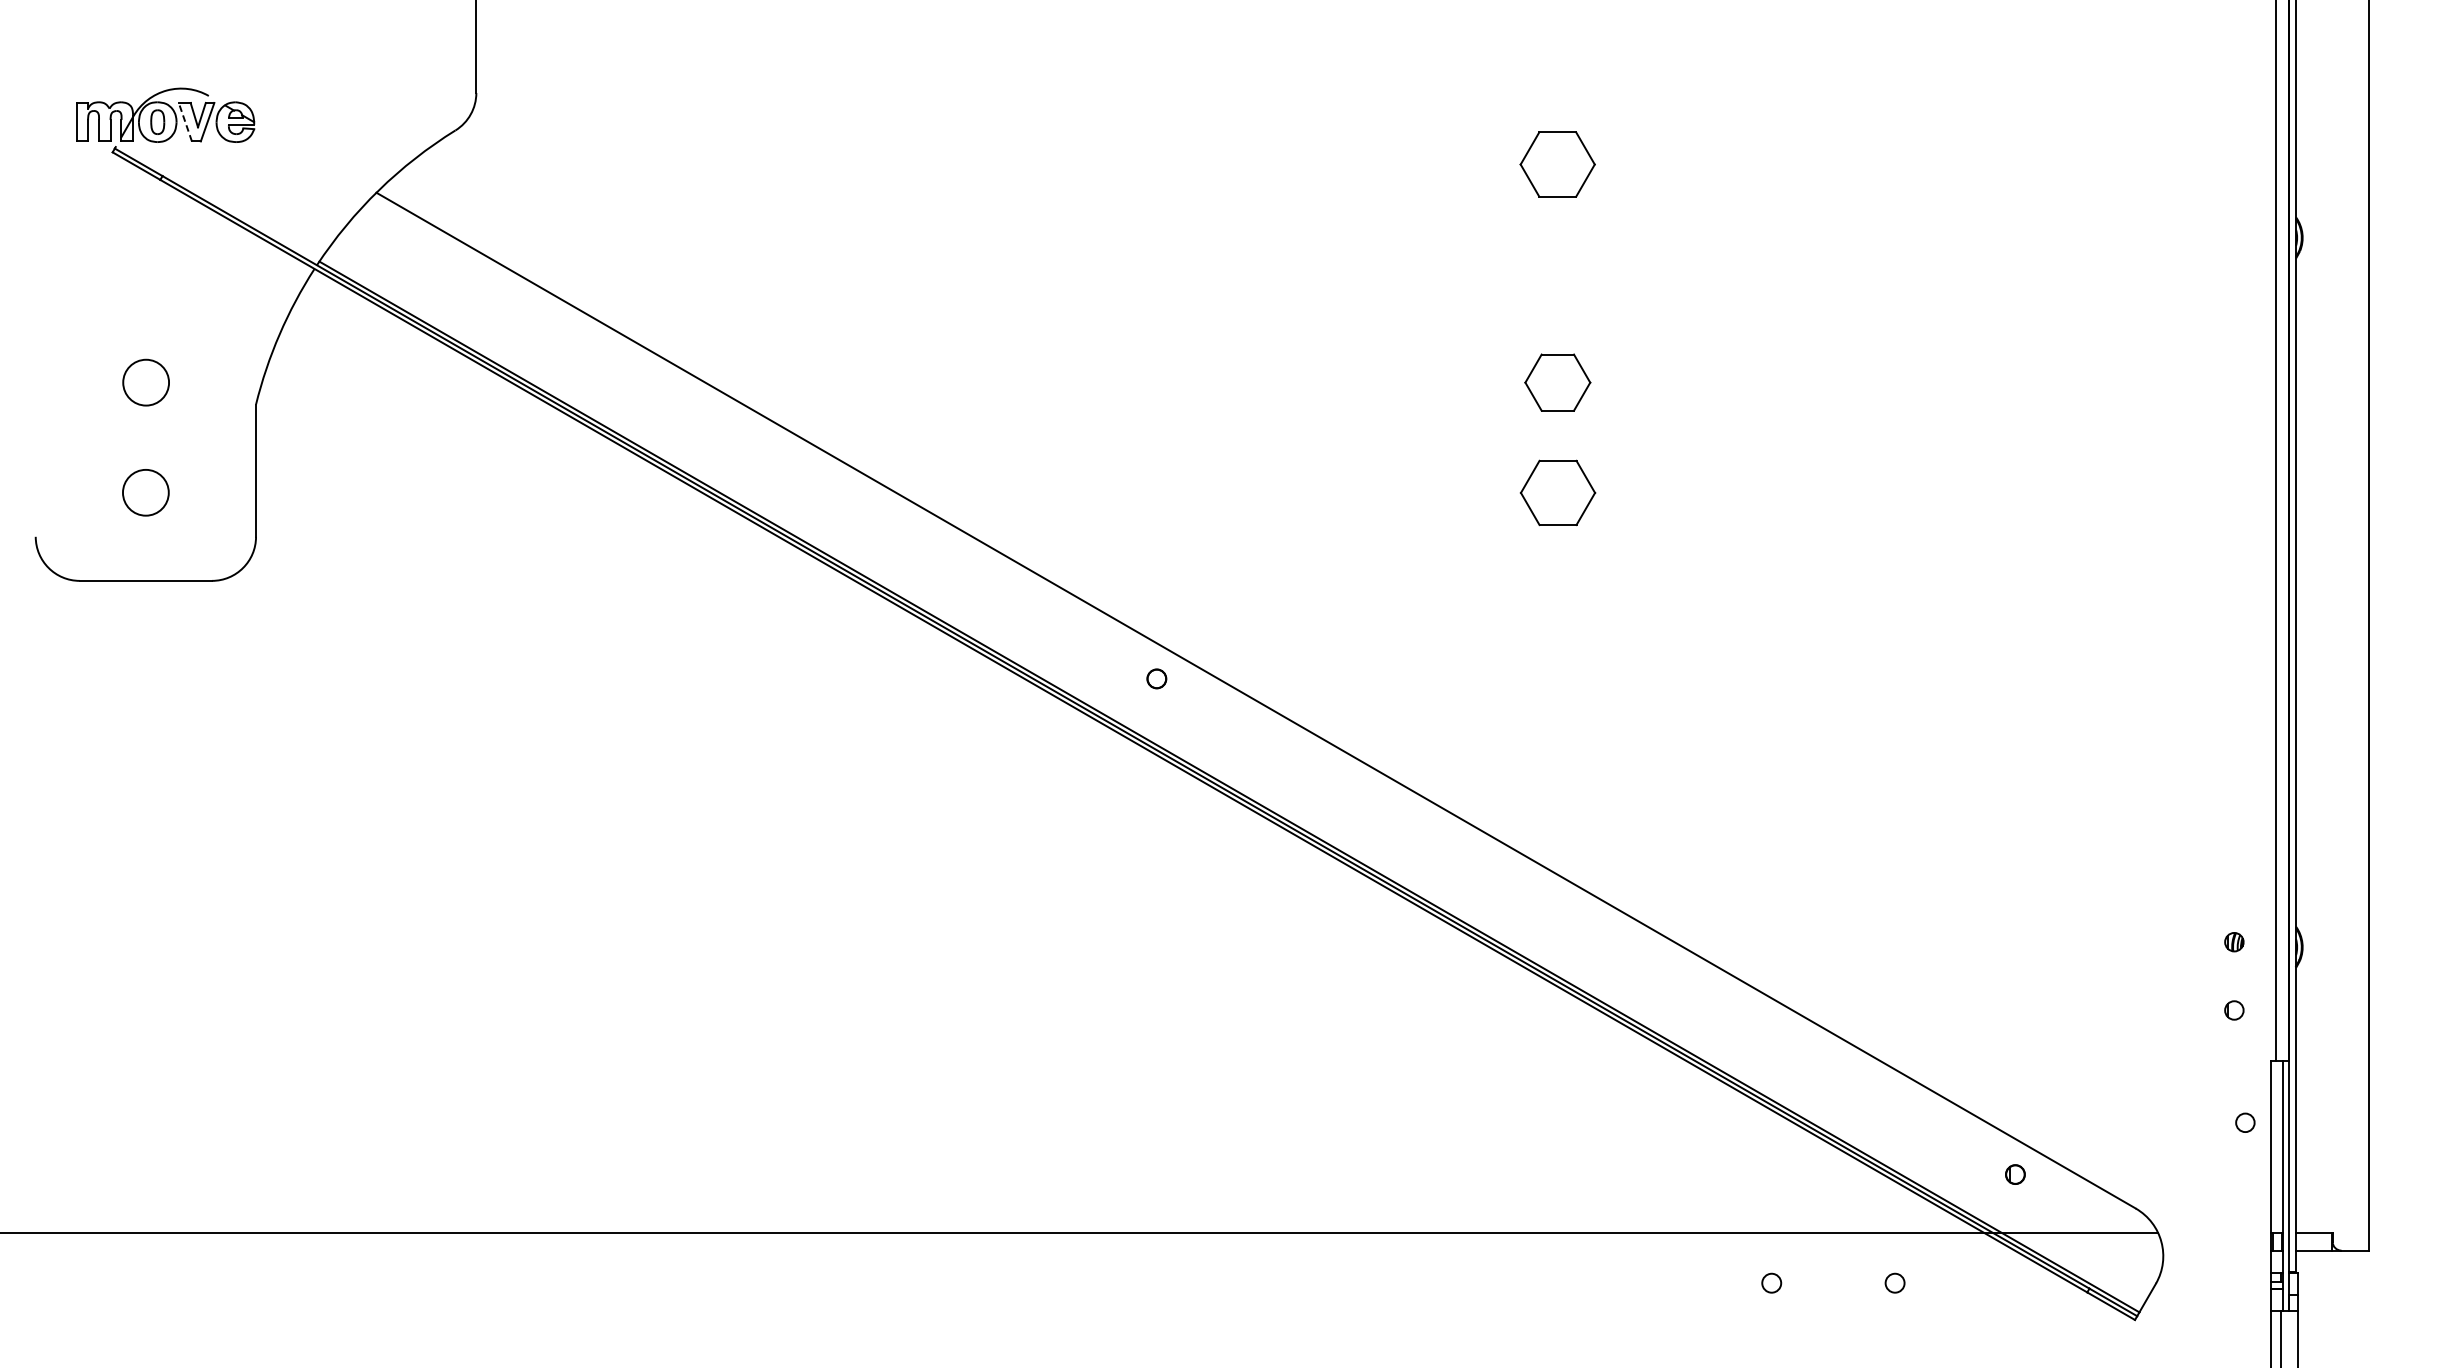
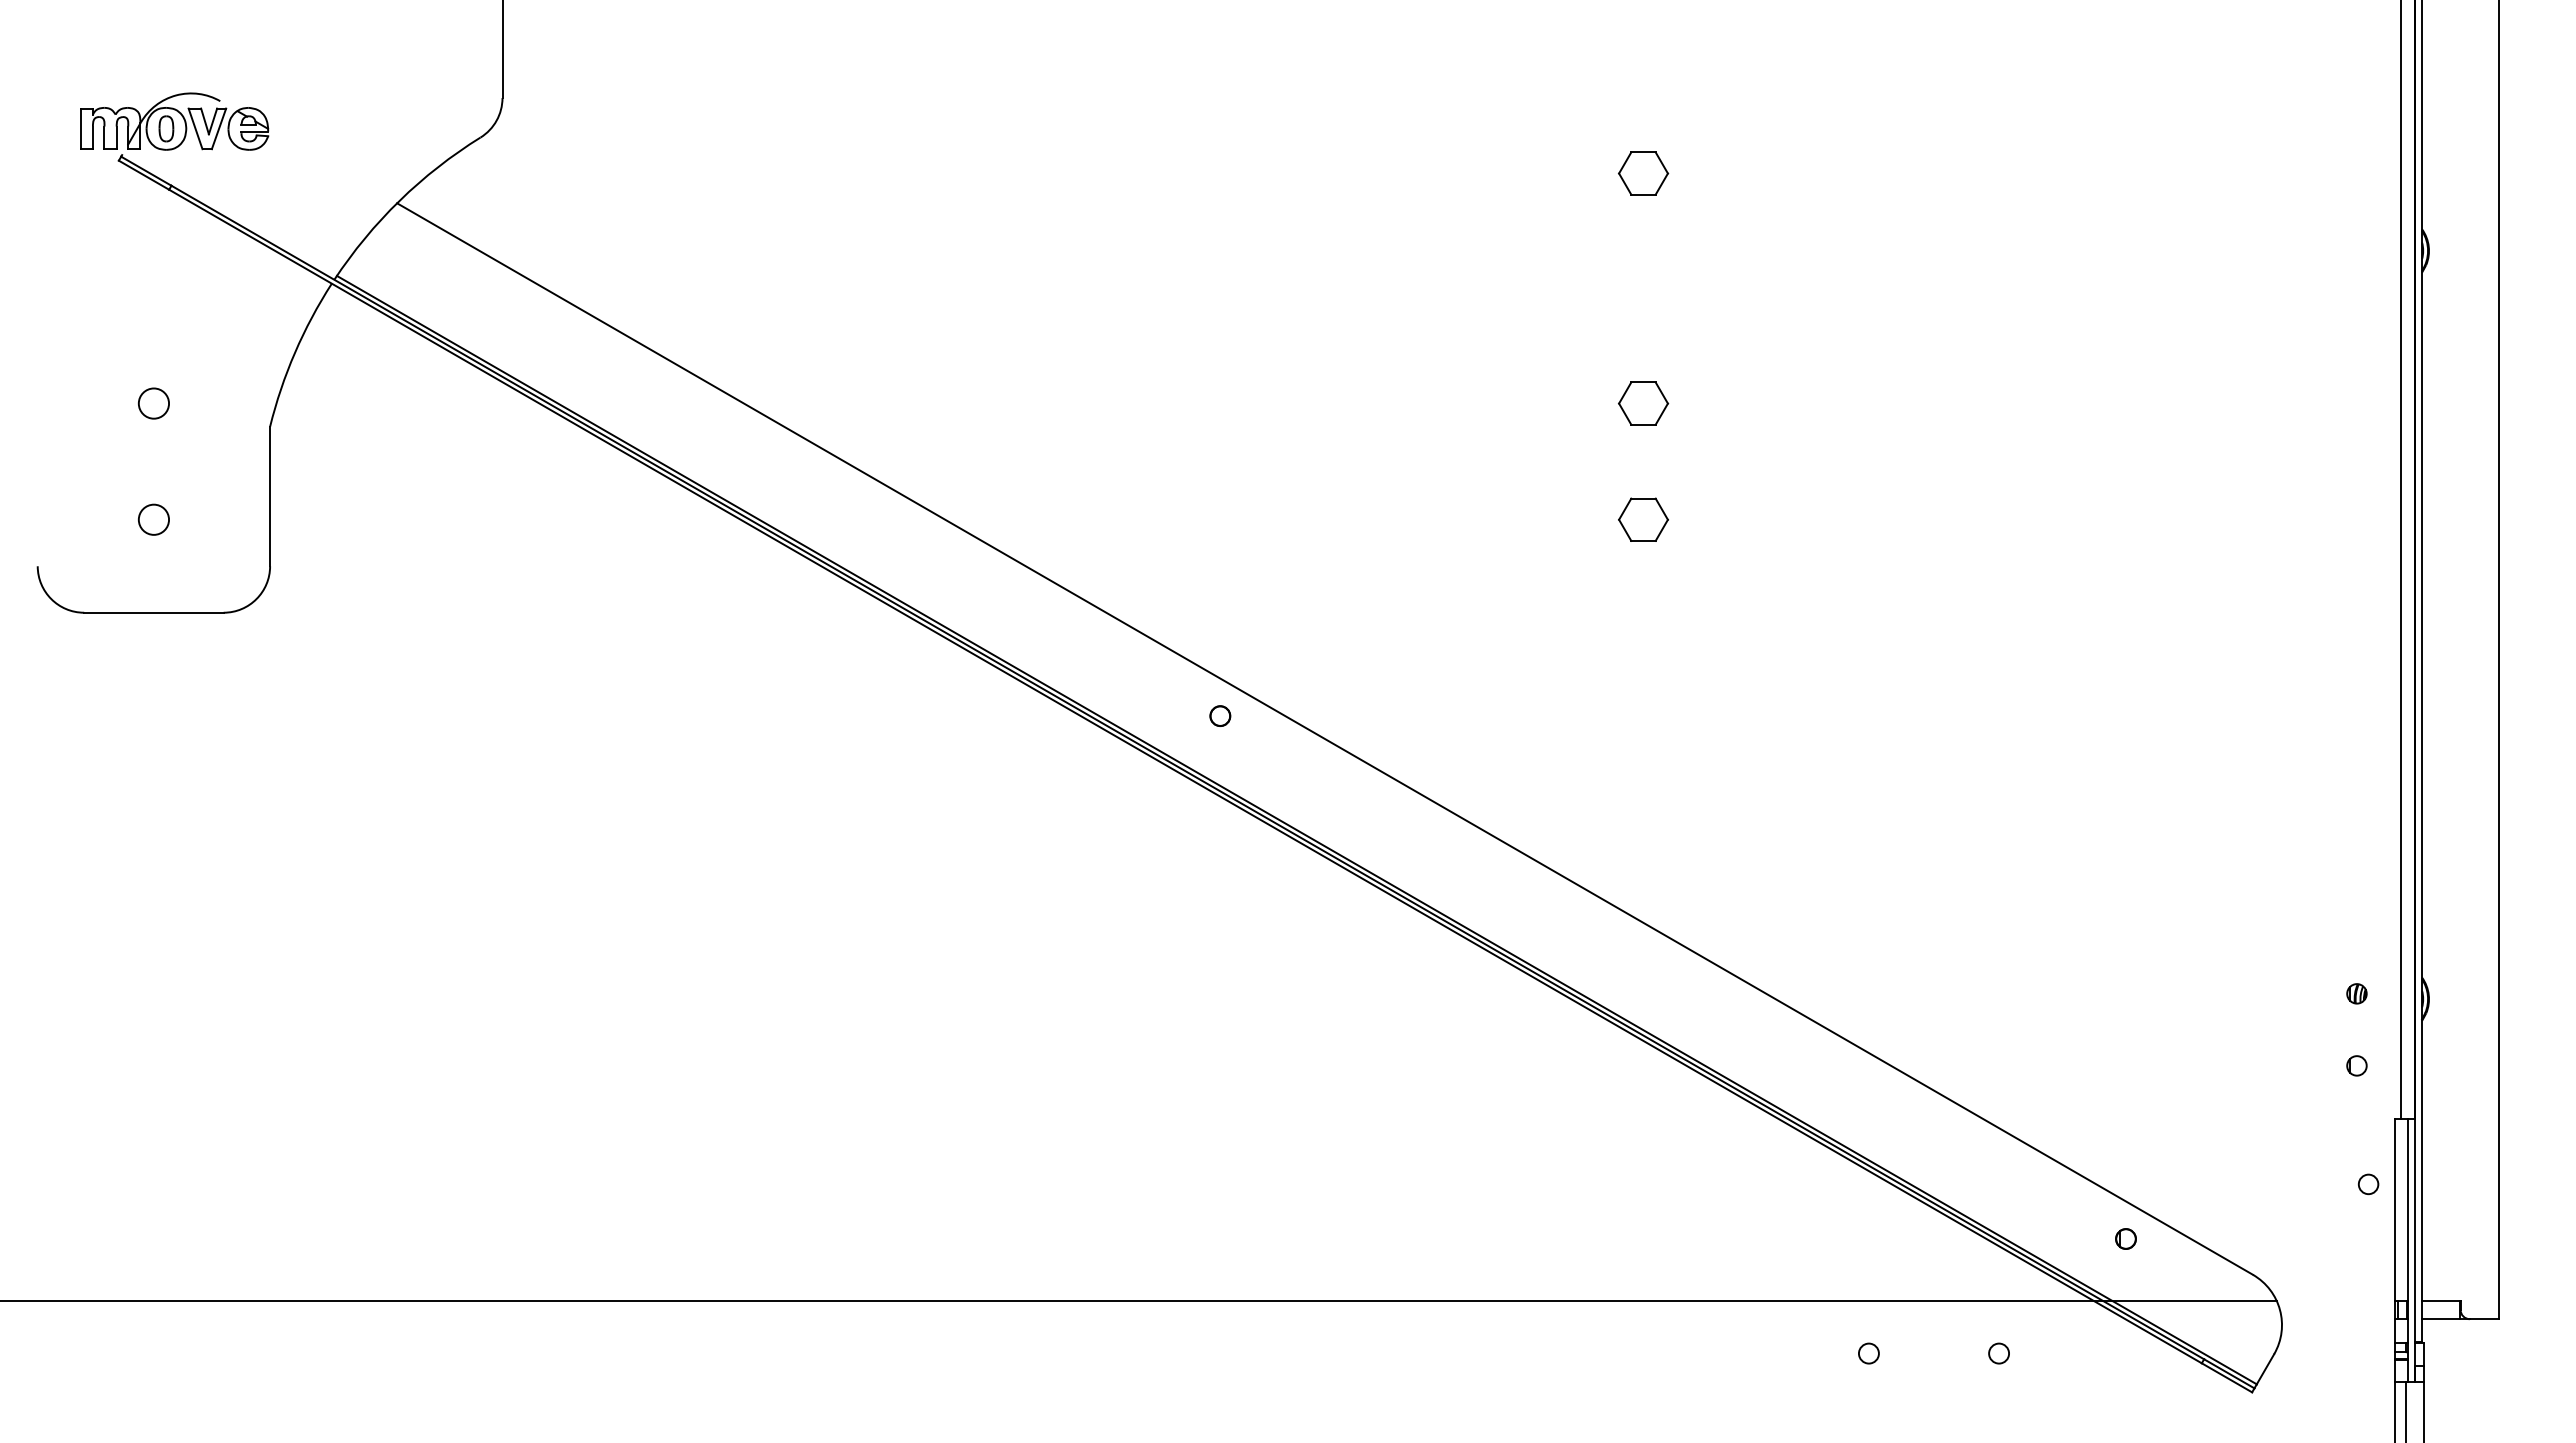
line: (185, 121) -> (195, 128), dashed -> solid
part: (1558, 164) -> (1643, 173), size x0.62
circle: (145, 382) -> (153, 403), size x0.62
part: (1558, 382) -> (1643, 403), size x0.71
circle: (145, 492) -> (153, 519), size x0.62
part: (1558, 492) -> (1643, 519), size x0.62

